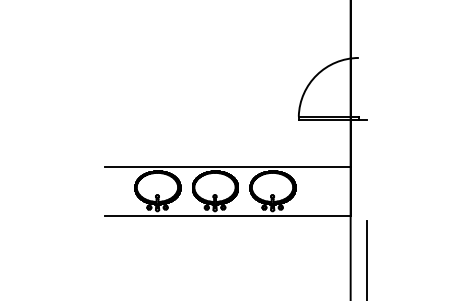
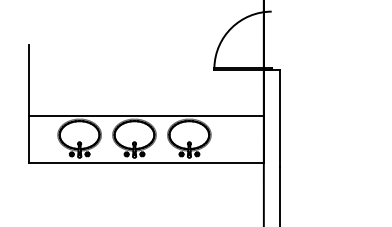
line: (104, 154) -> (29, 103), added
line: (367, 169) -> (279, 118), added

